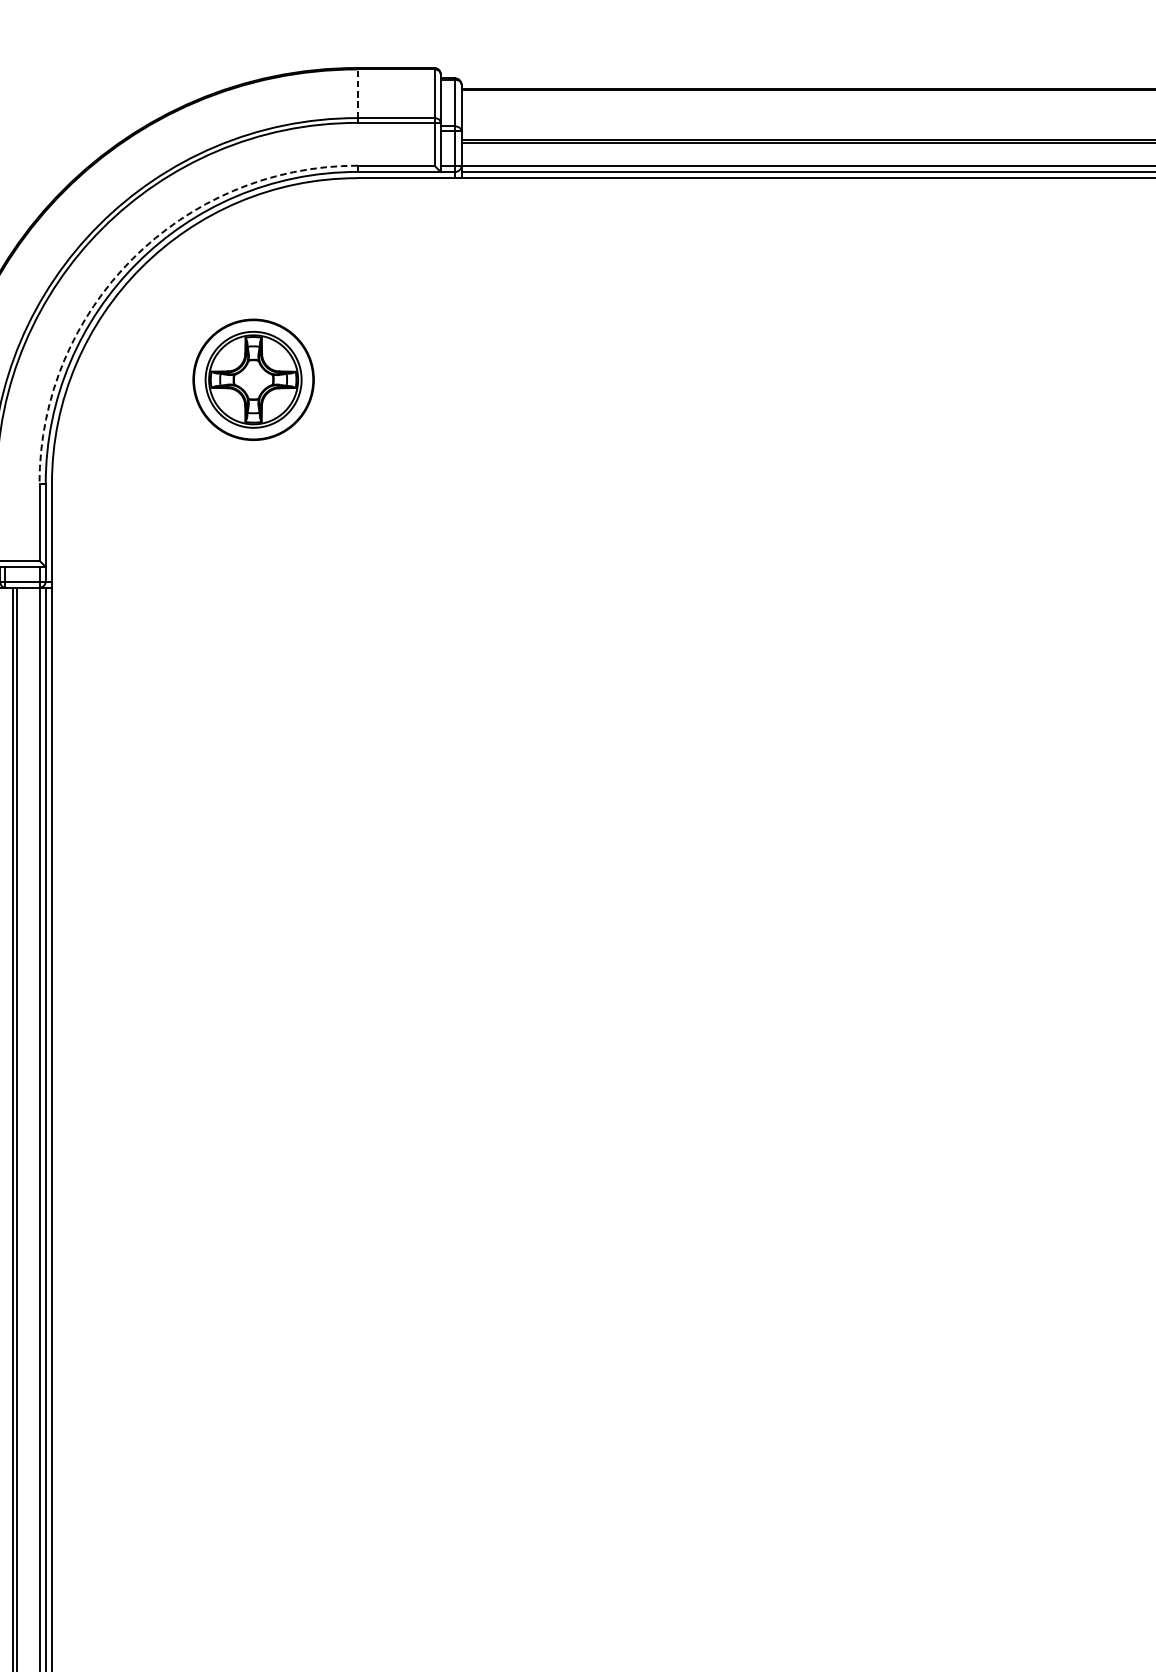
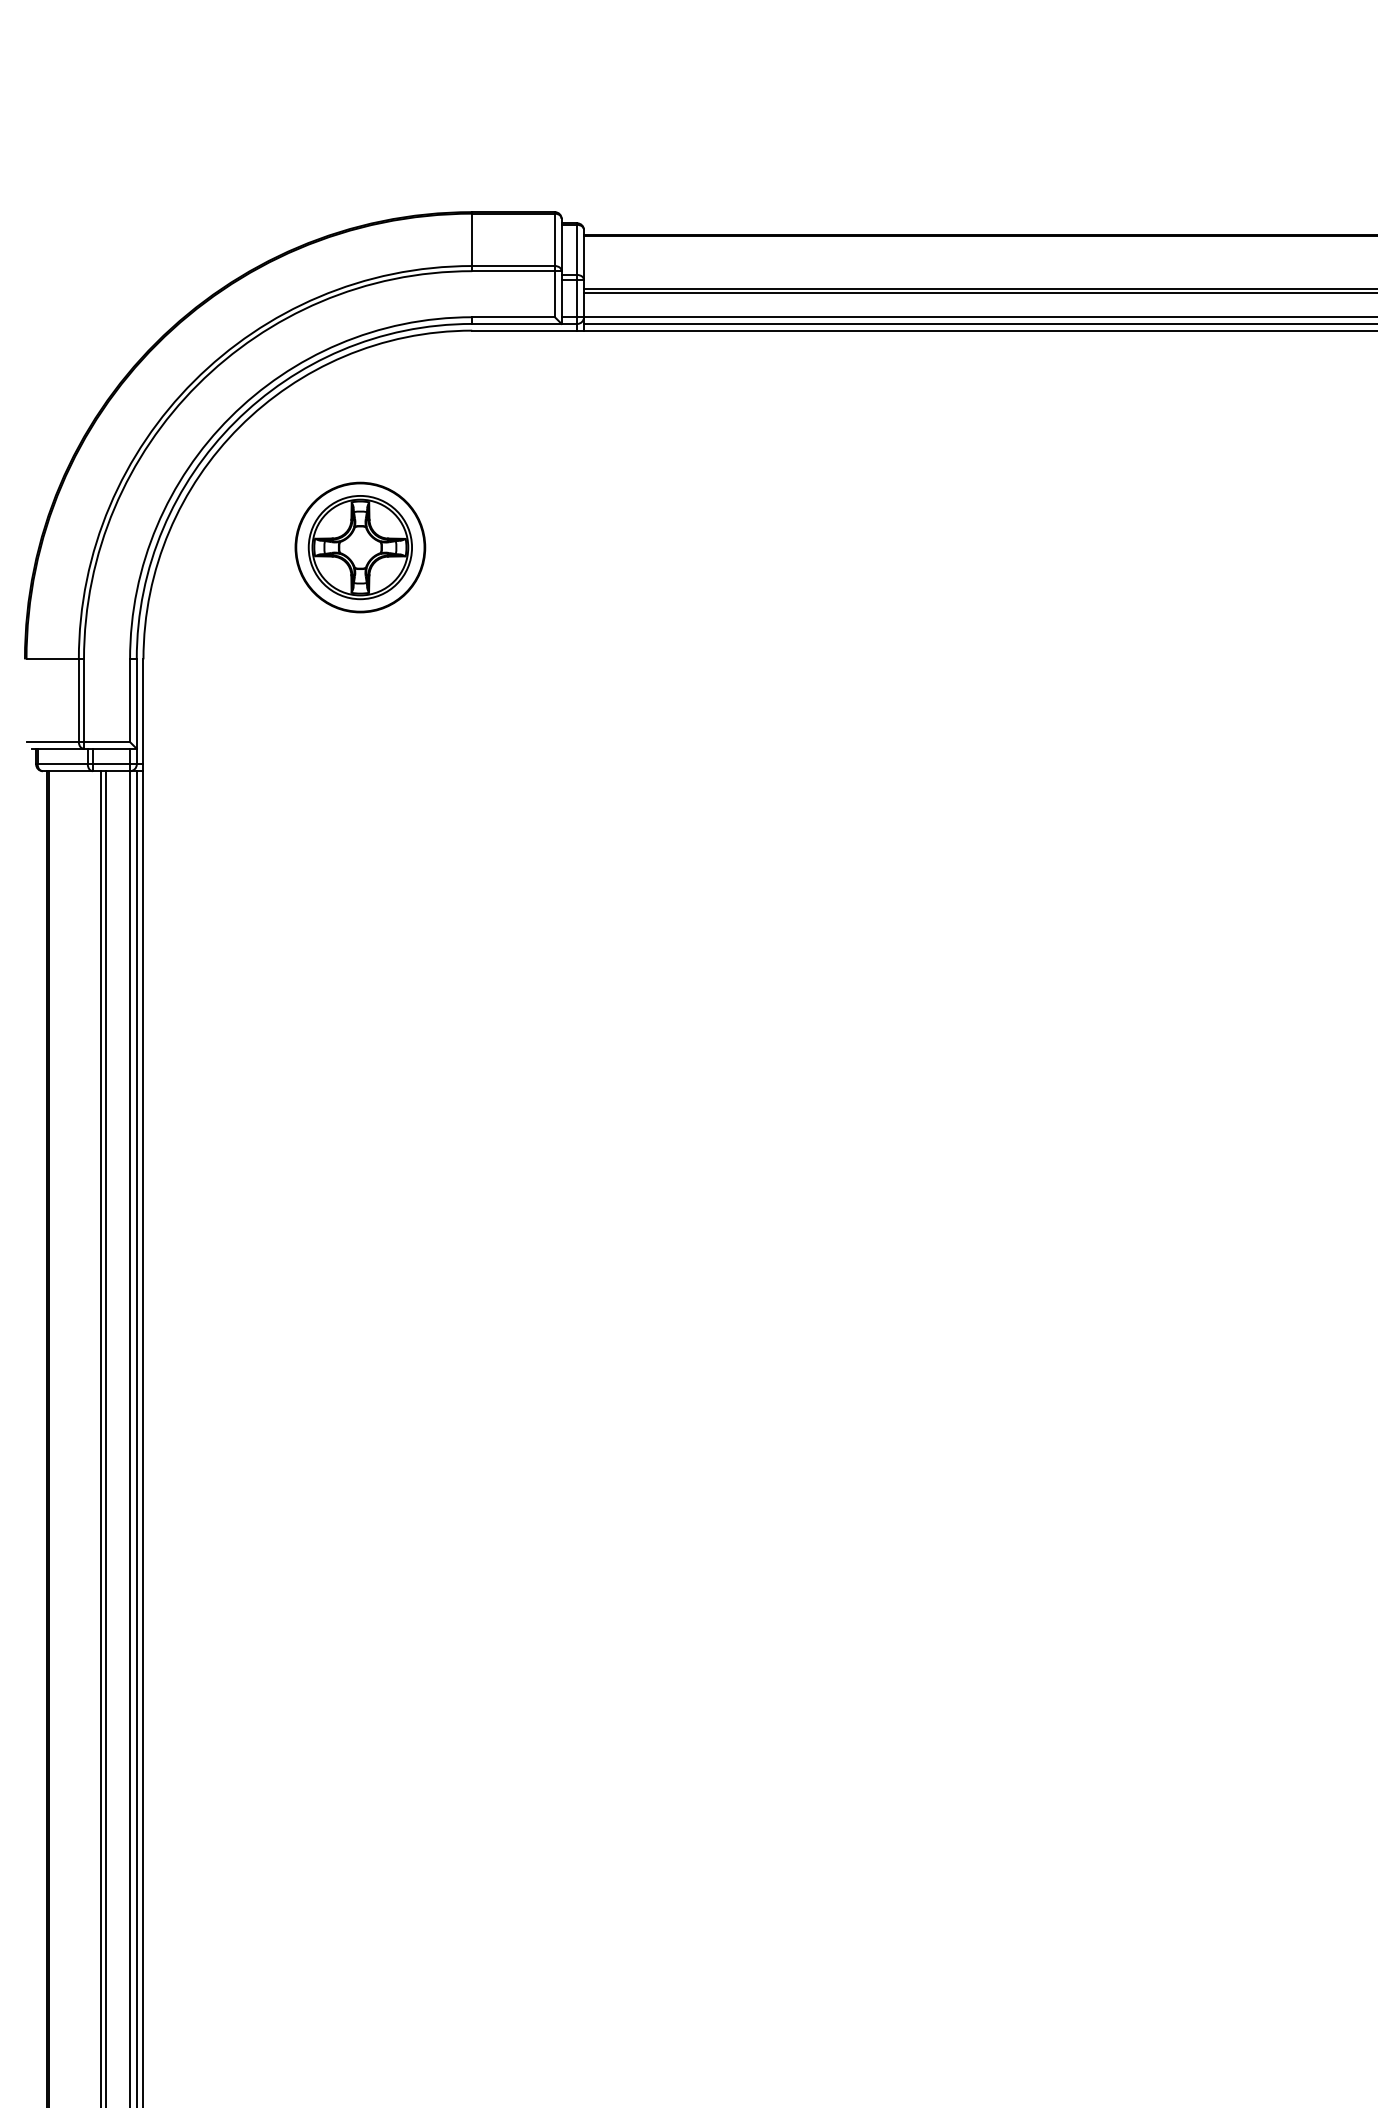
line: (357, 93) -> (472, 239), dashed -> solid
arc: (132, 258) -> (230, 417), dashed -> solid

